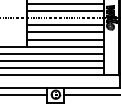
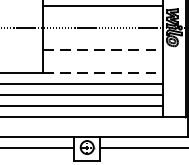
line: (65, 10) -> (102, 16), removed
line: (65, 25) -> (102, 39), removed
line: (65, 32) -> (102, 50), solid -> dashed
line: (65, 39) -> (102, 61), removed
line: (65, 46) -> (102, 72), solid -> dashed

